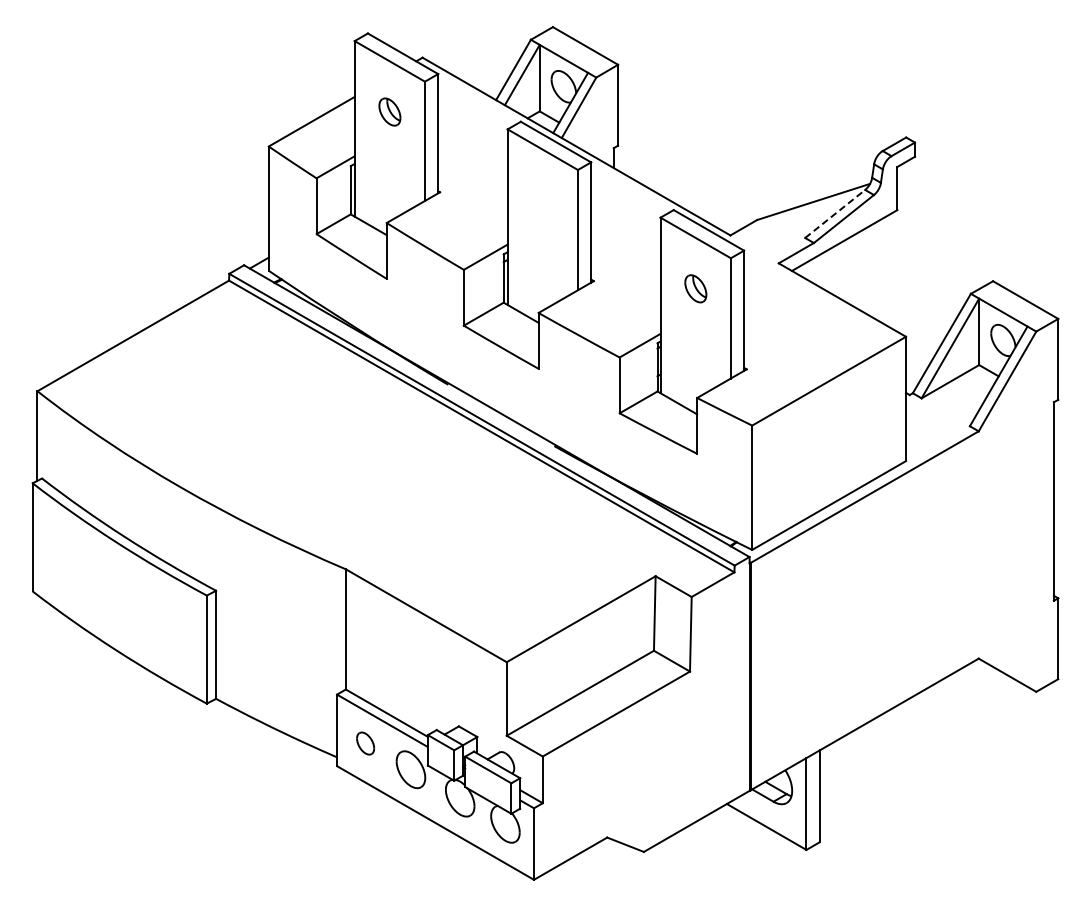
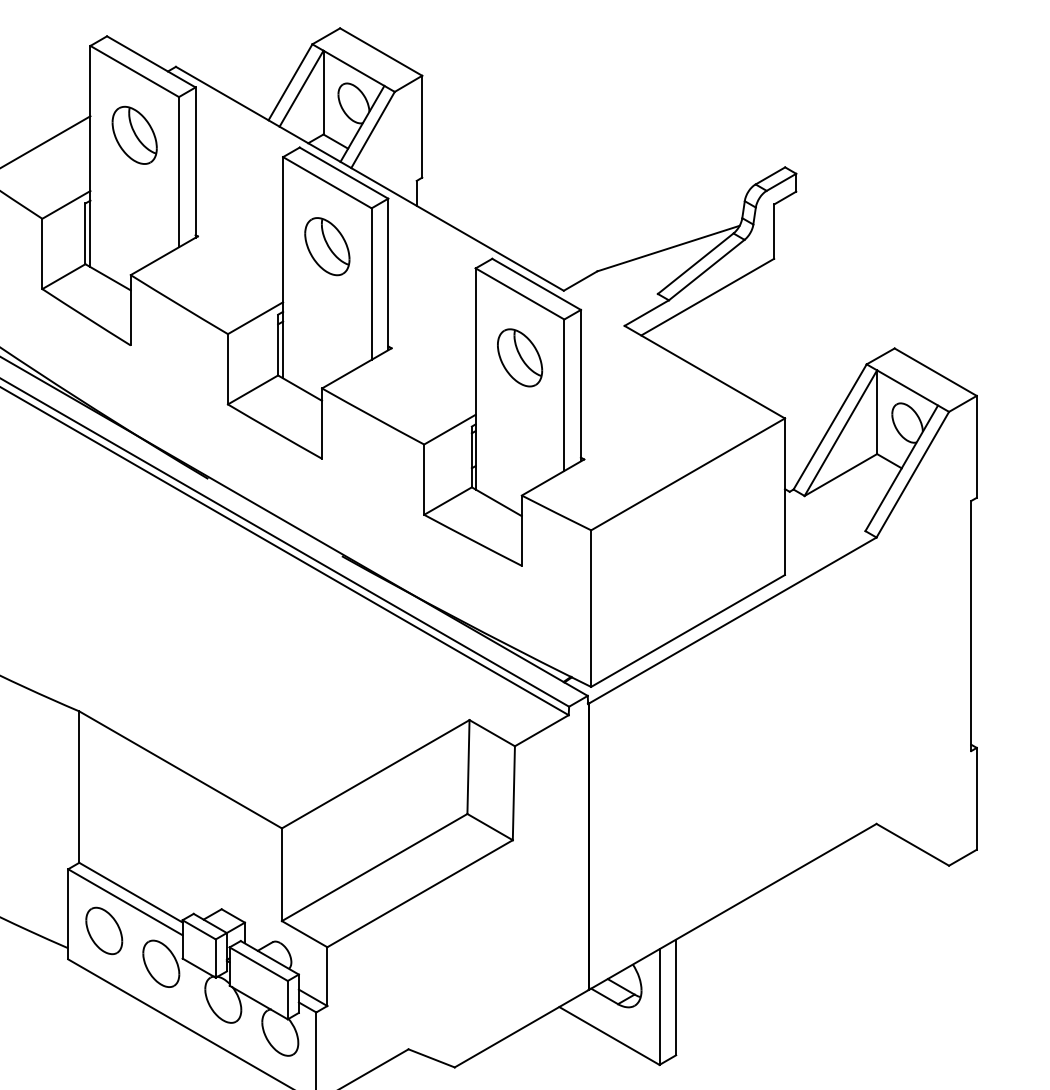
part: (389, 111) -> (134, 134), size x1.67
part: (542, 199) -> (326, 245), added
line: (835, 213) -> (696, 263), dashed -> solid
part: (695, 288) -> (519, 357), size x1.67
part: (365, 743) -> (104, 930), size x1.67

